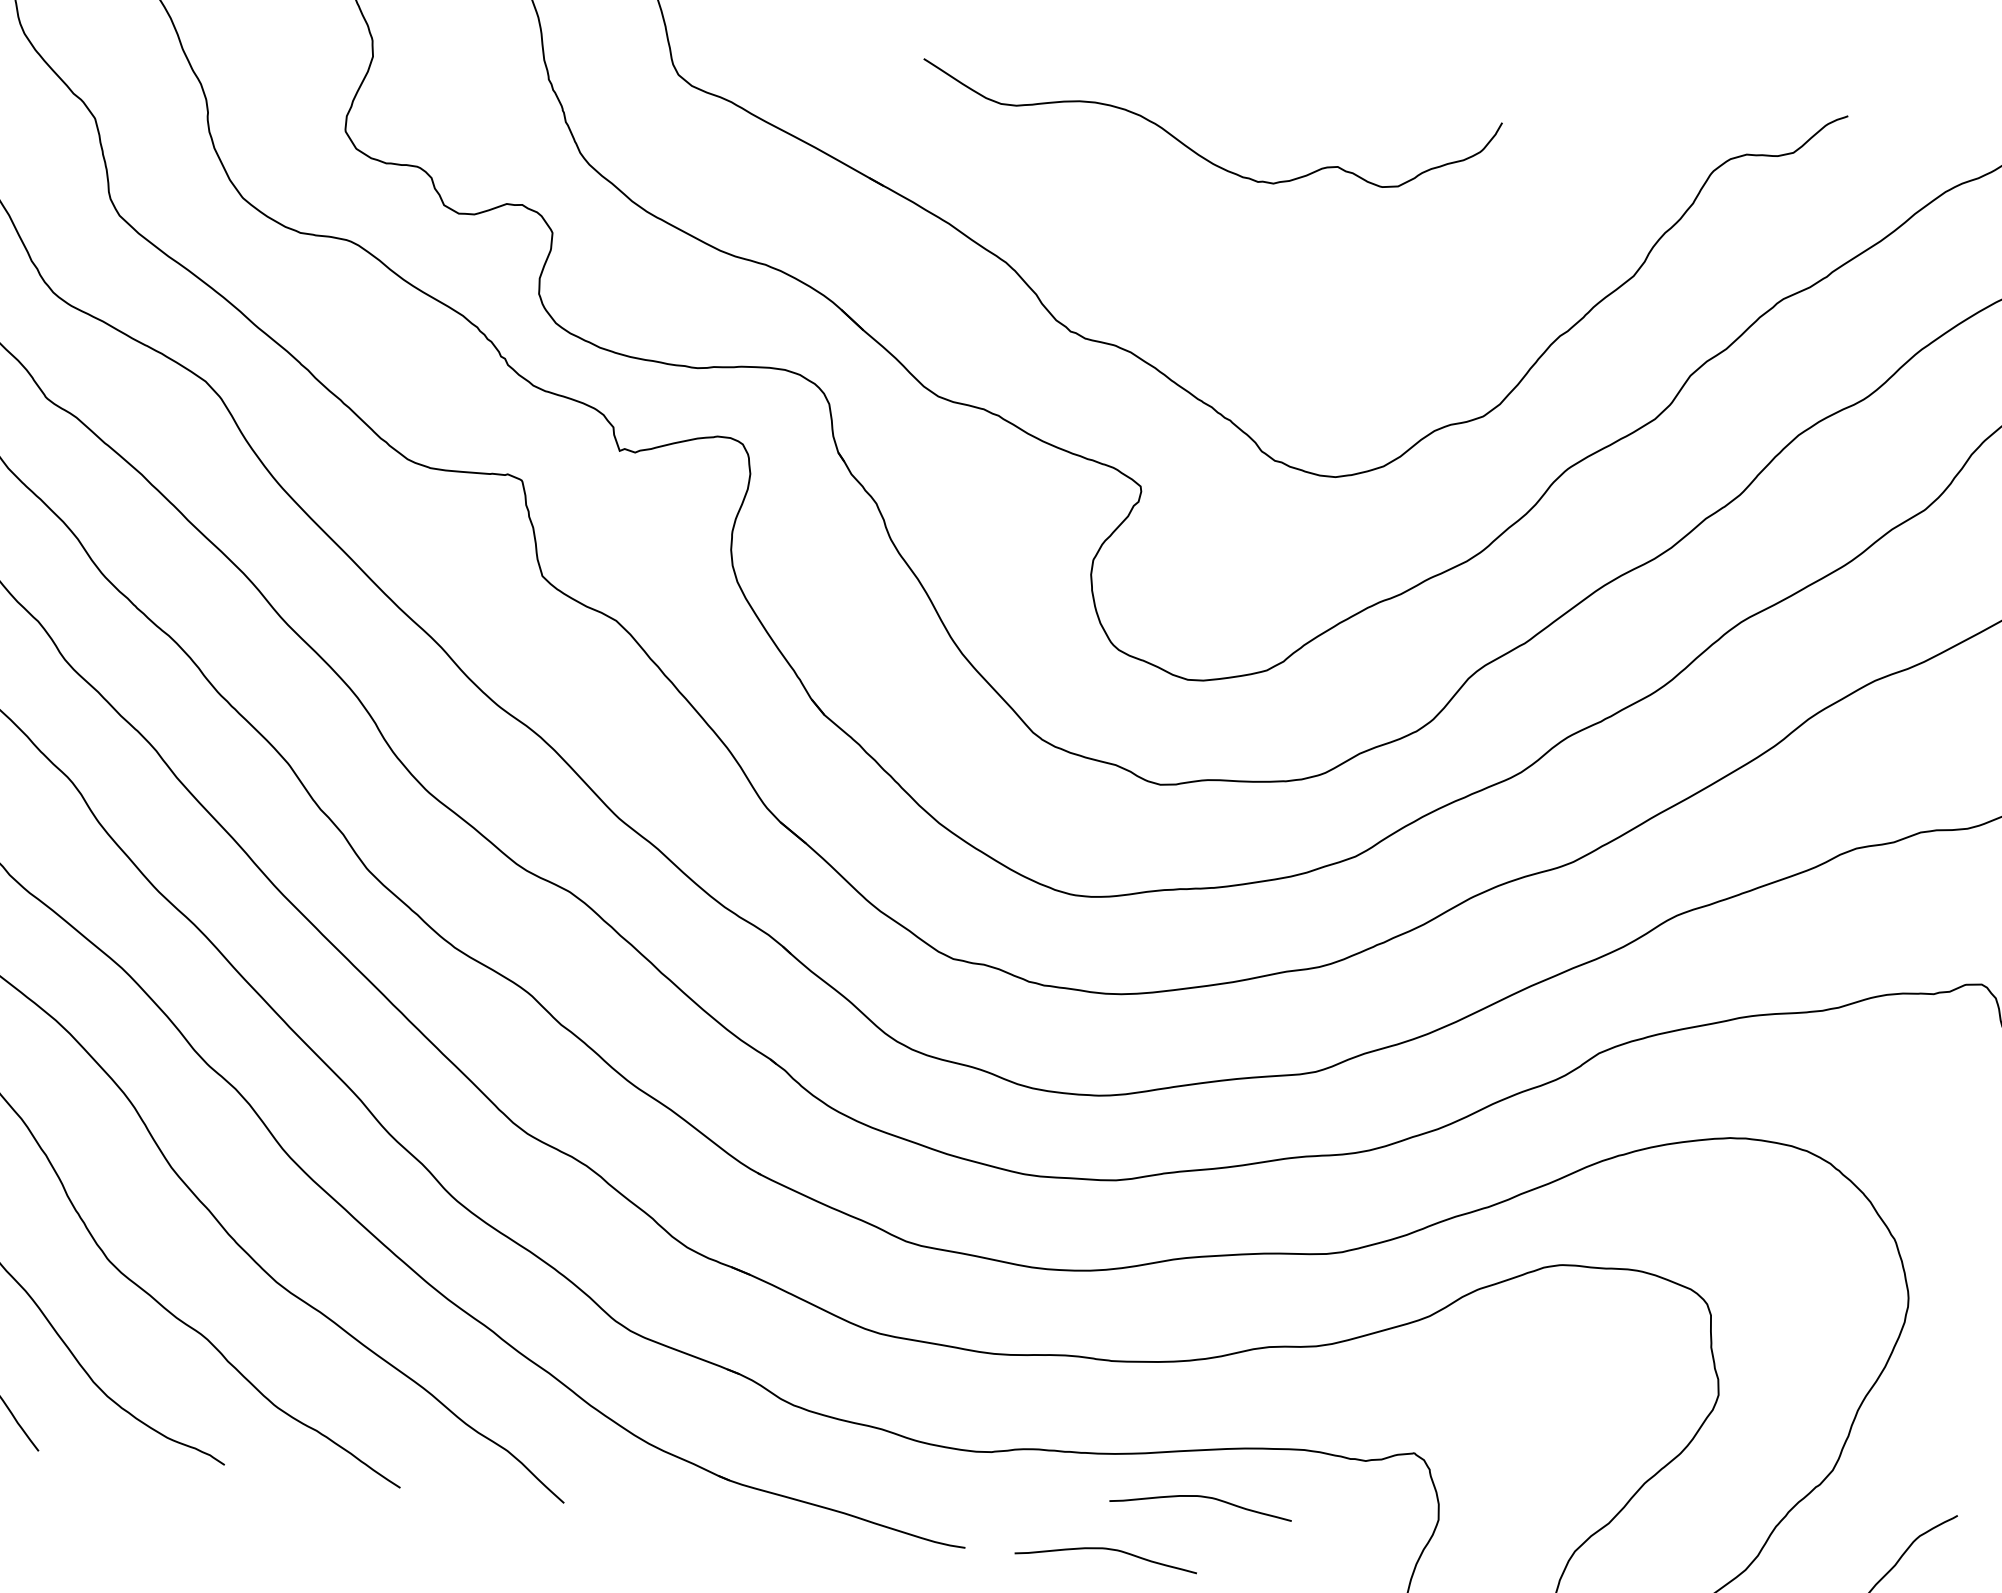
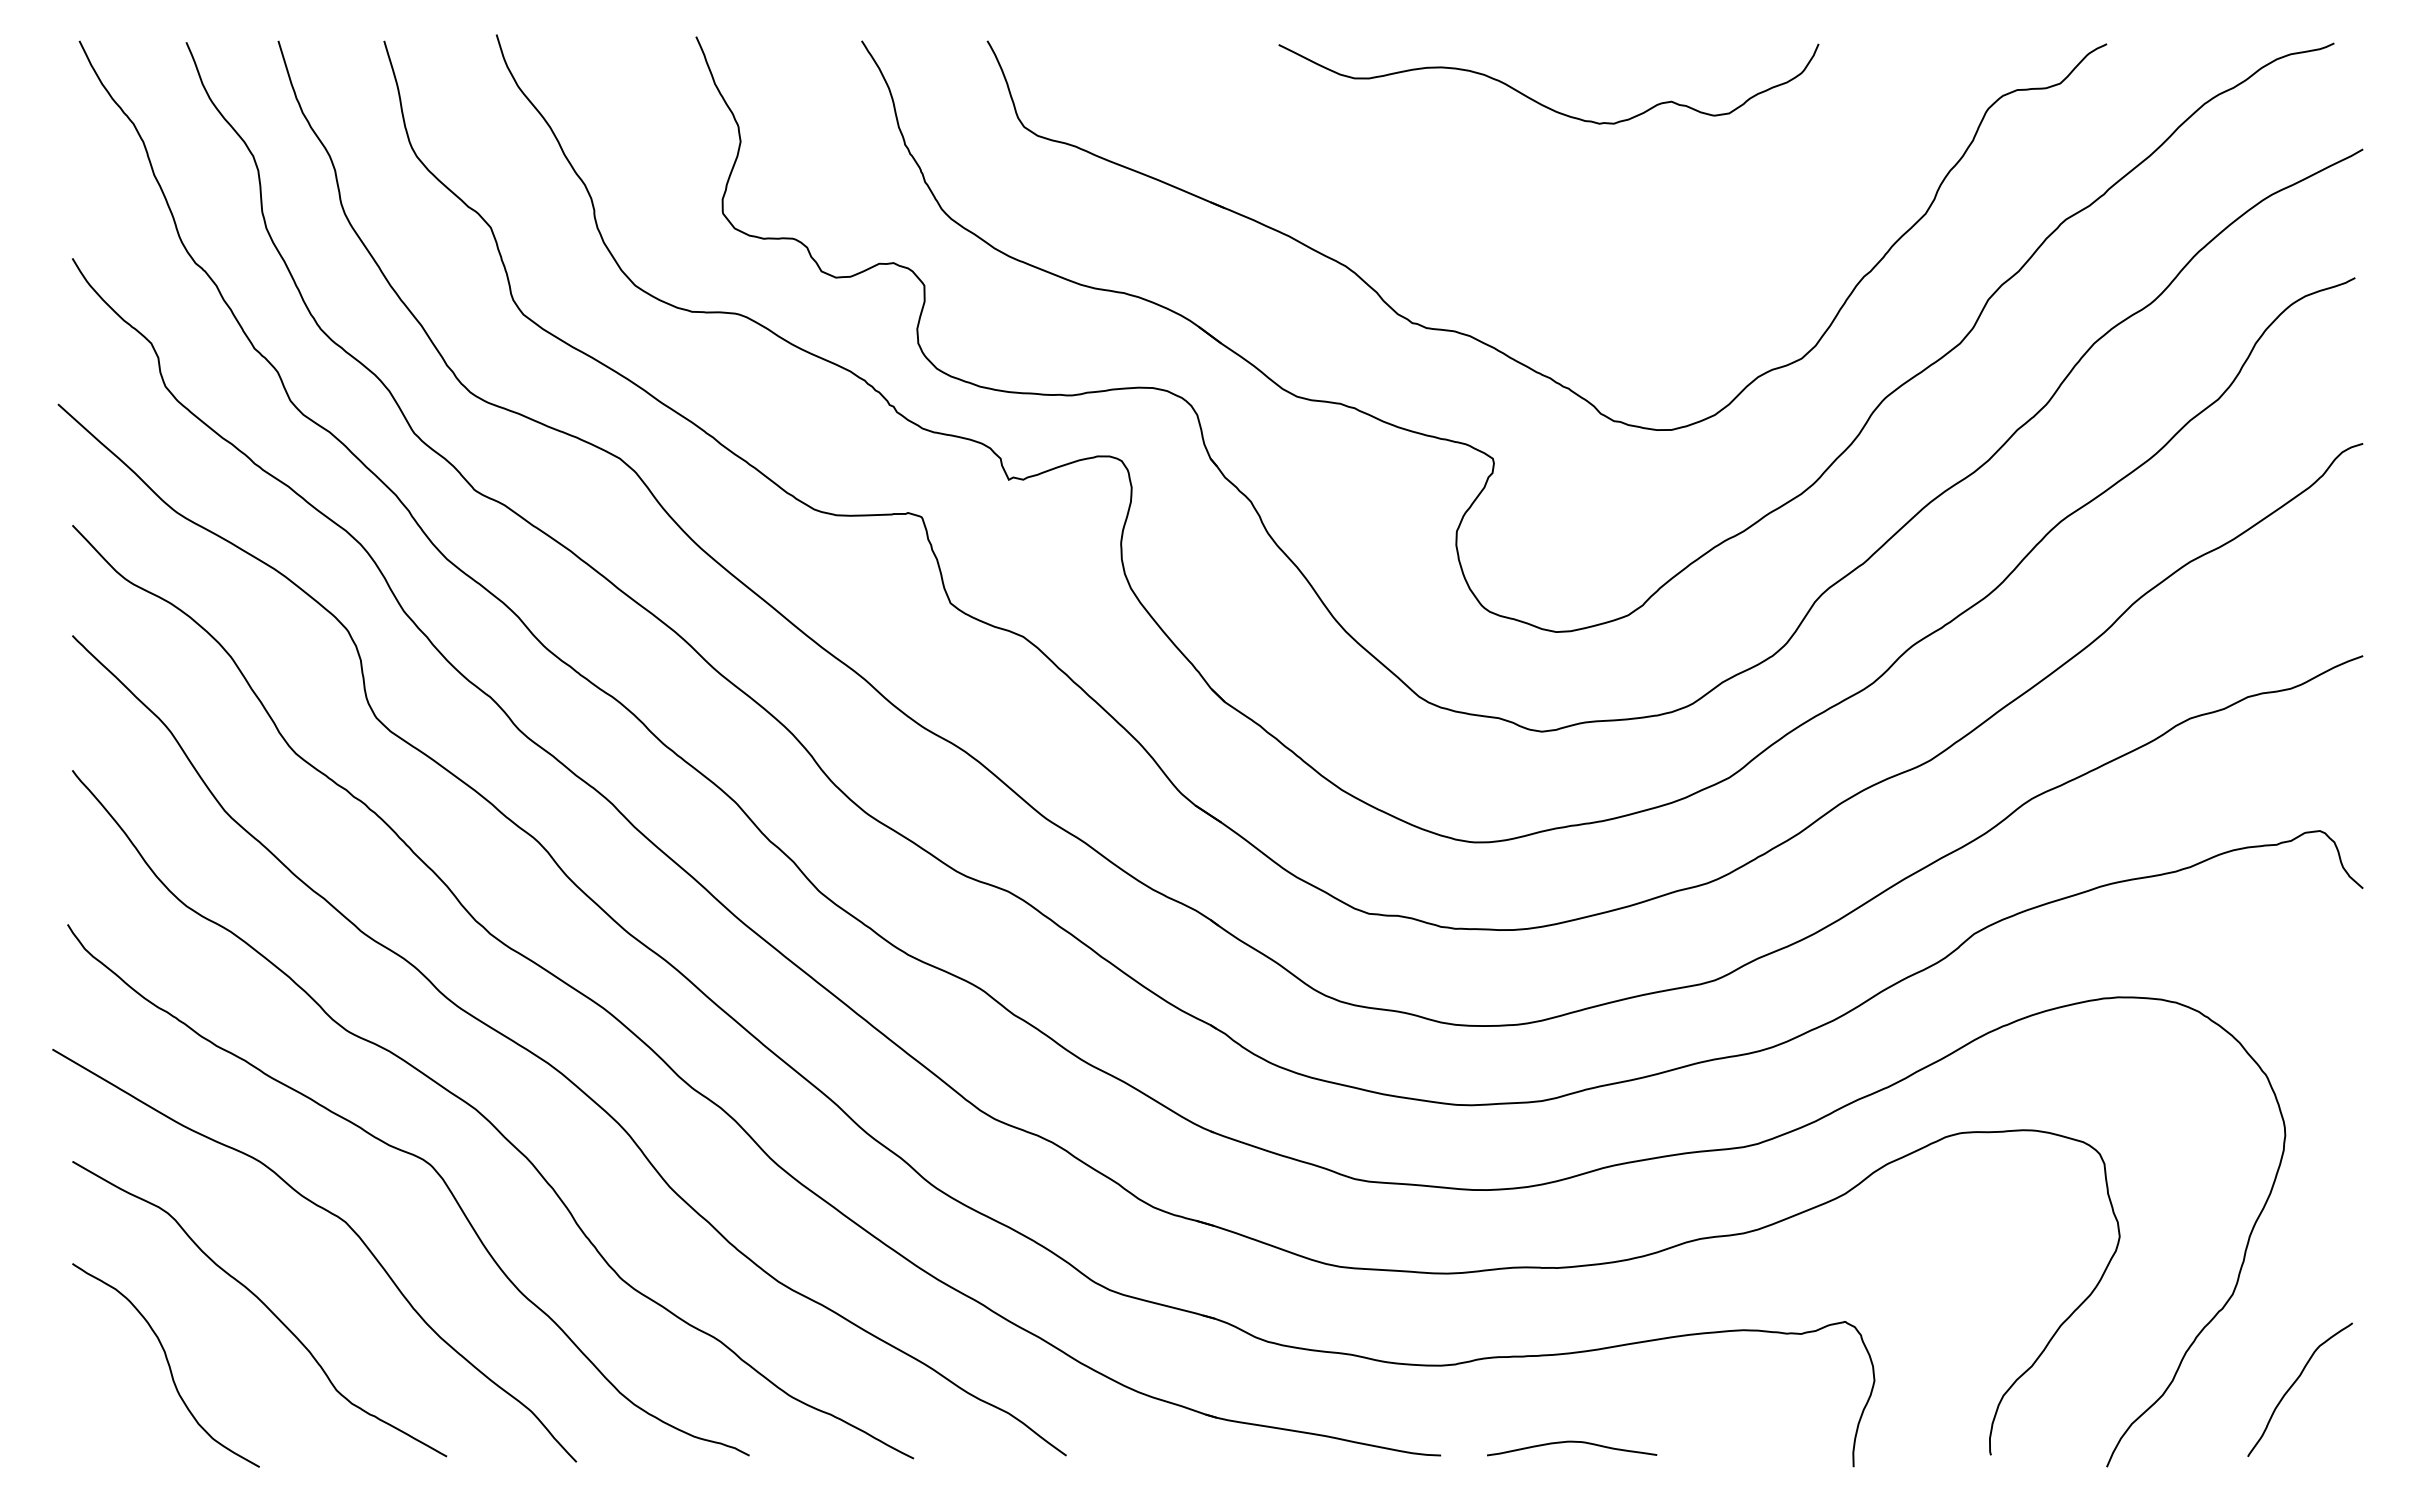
curve: (1193, 149) -> (1536, 100), moved
curve: (1202, 1497) -> (1654, 1384), removed

